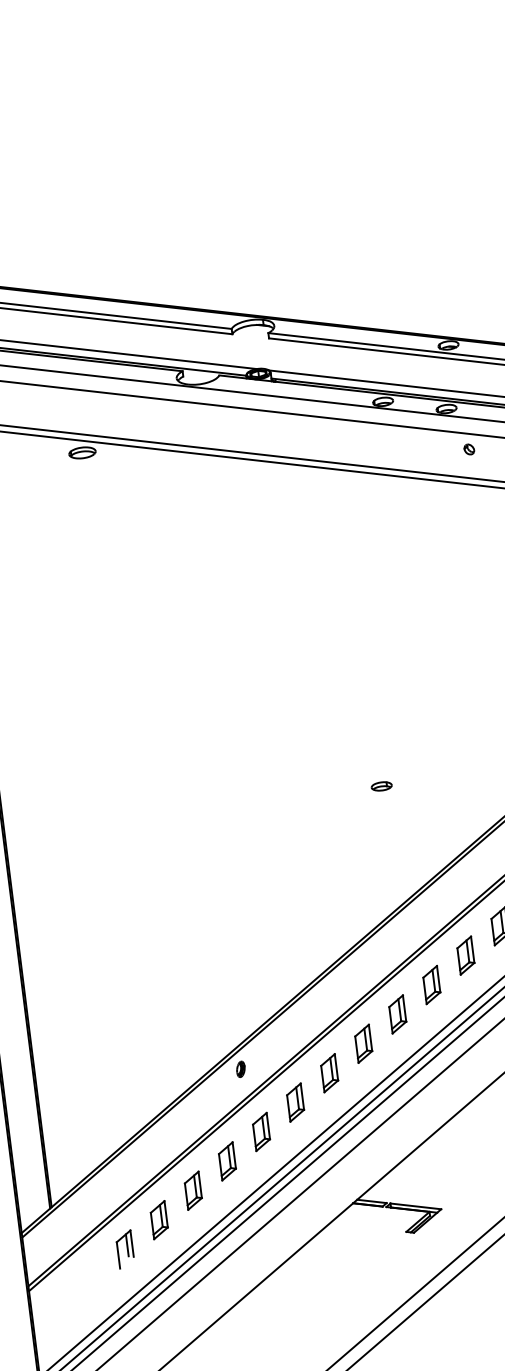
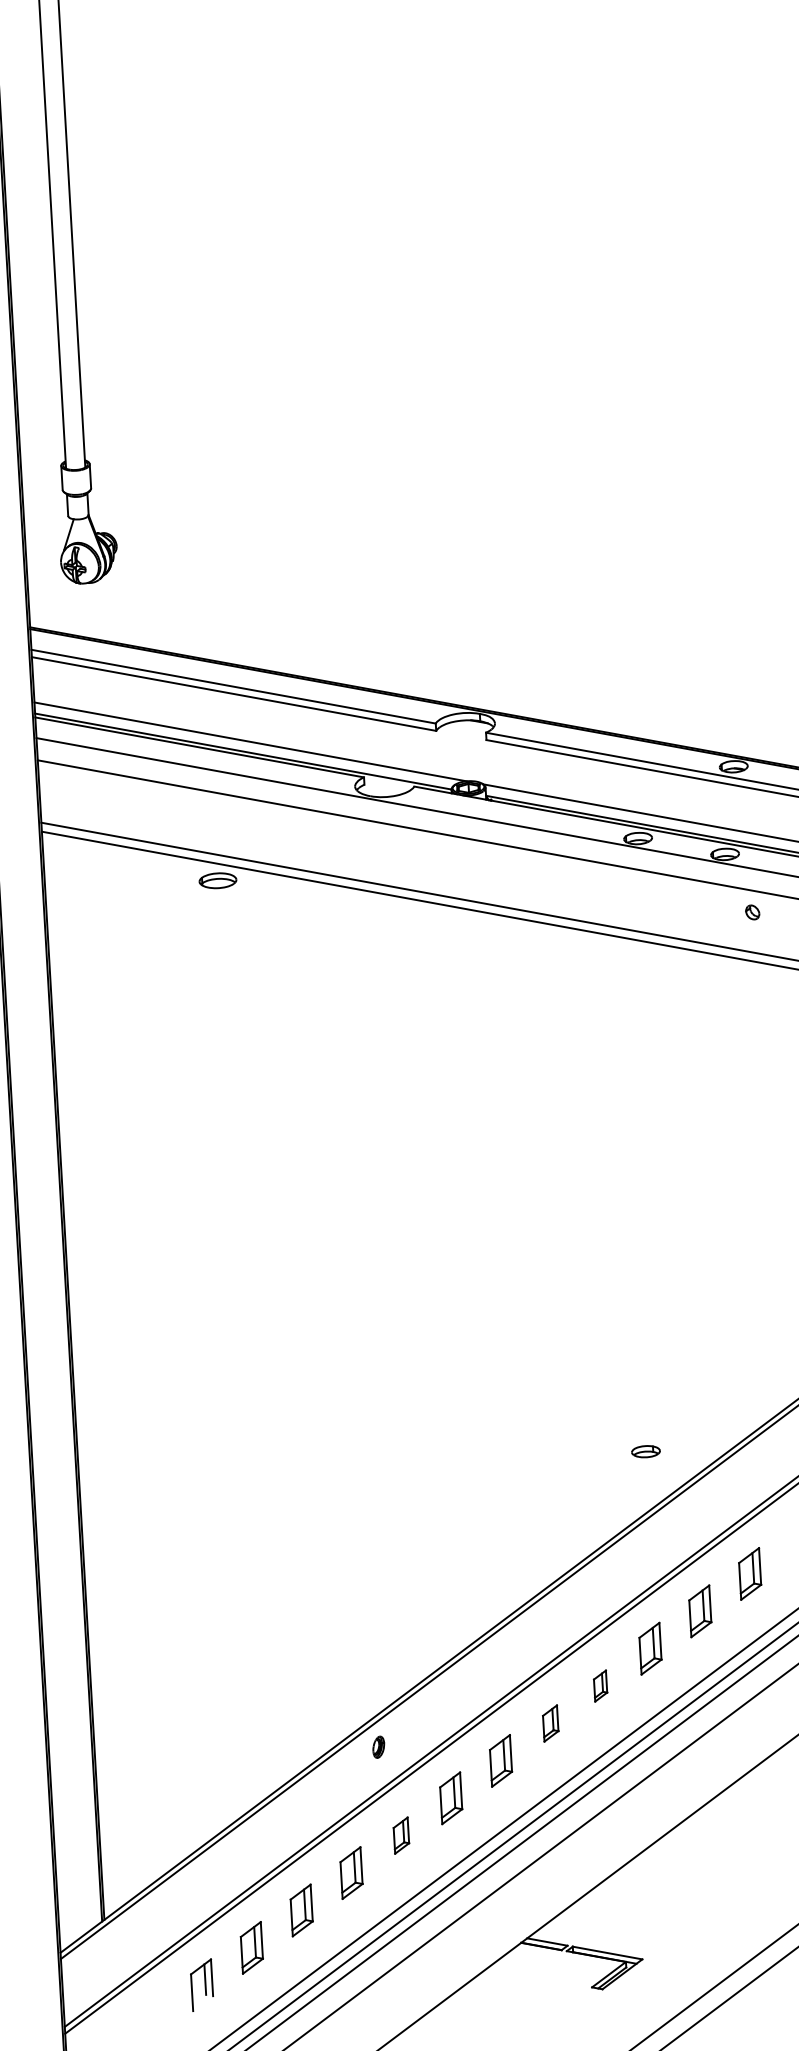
part: (381, 786) -> (645, 1451), moved
part: (397, 1013) -> (600, 1685), size x0.6
part: (363, 1043) -> (550, 1723), size x0.7
part: (261, 1131) -> (401, 1835), size x0.7

